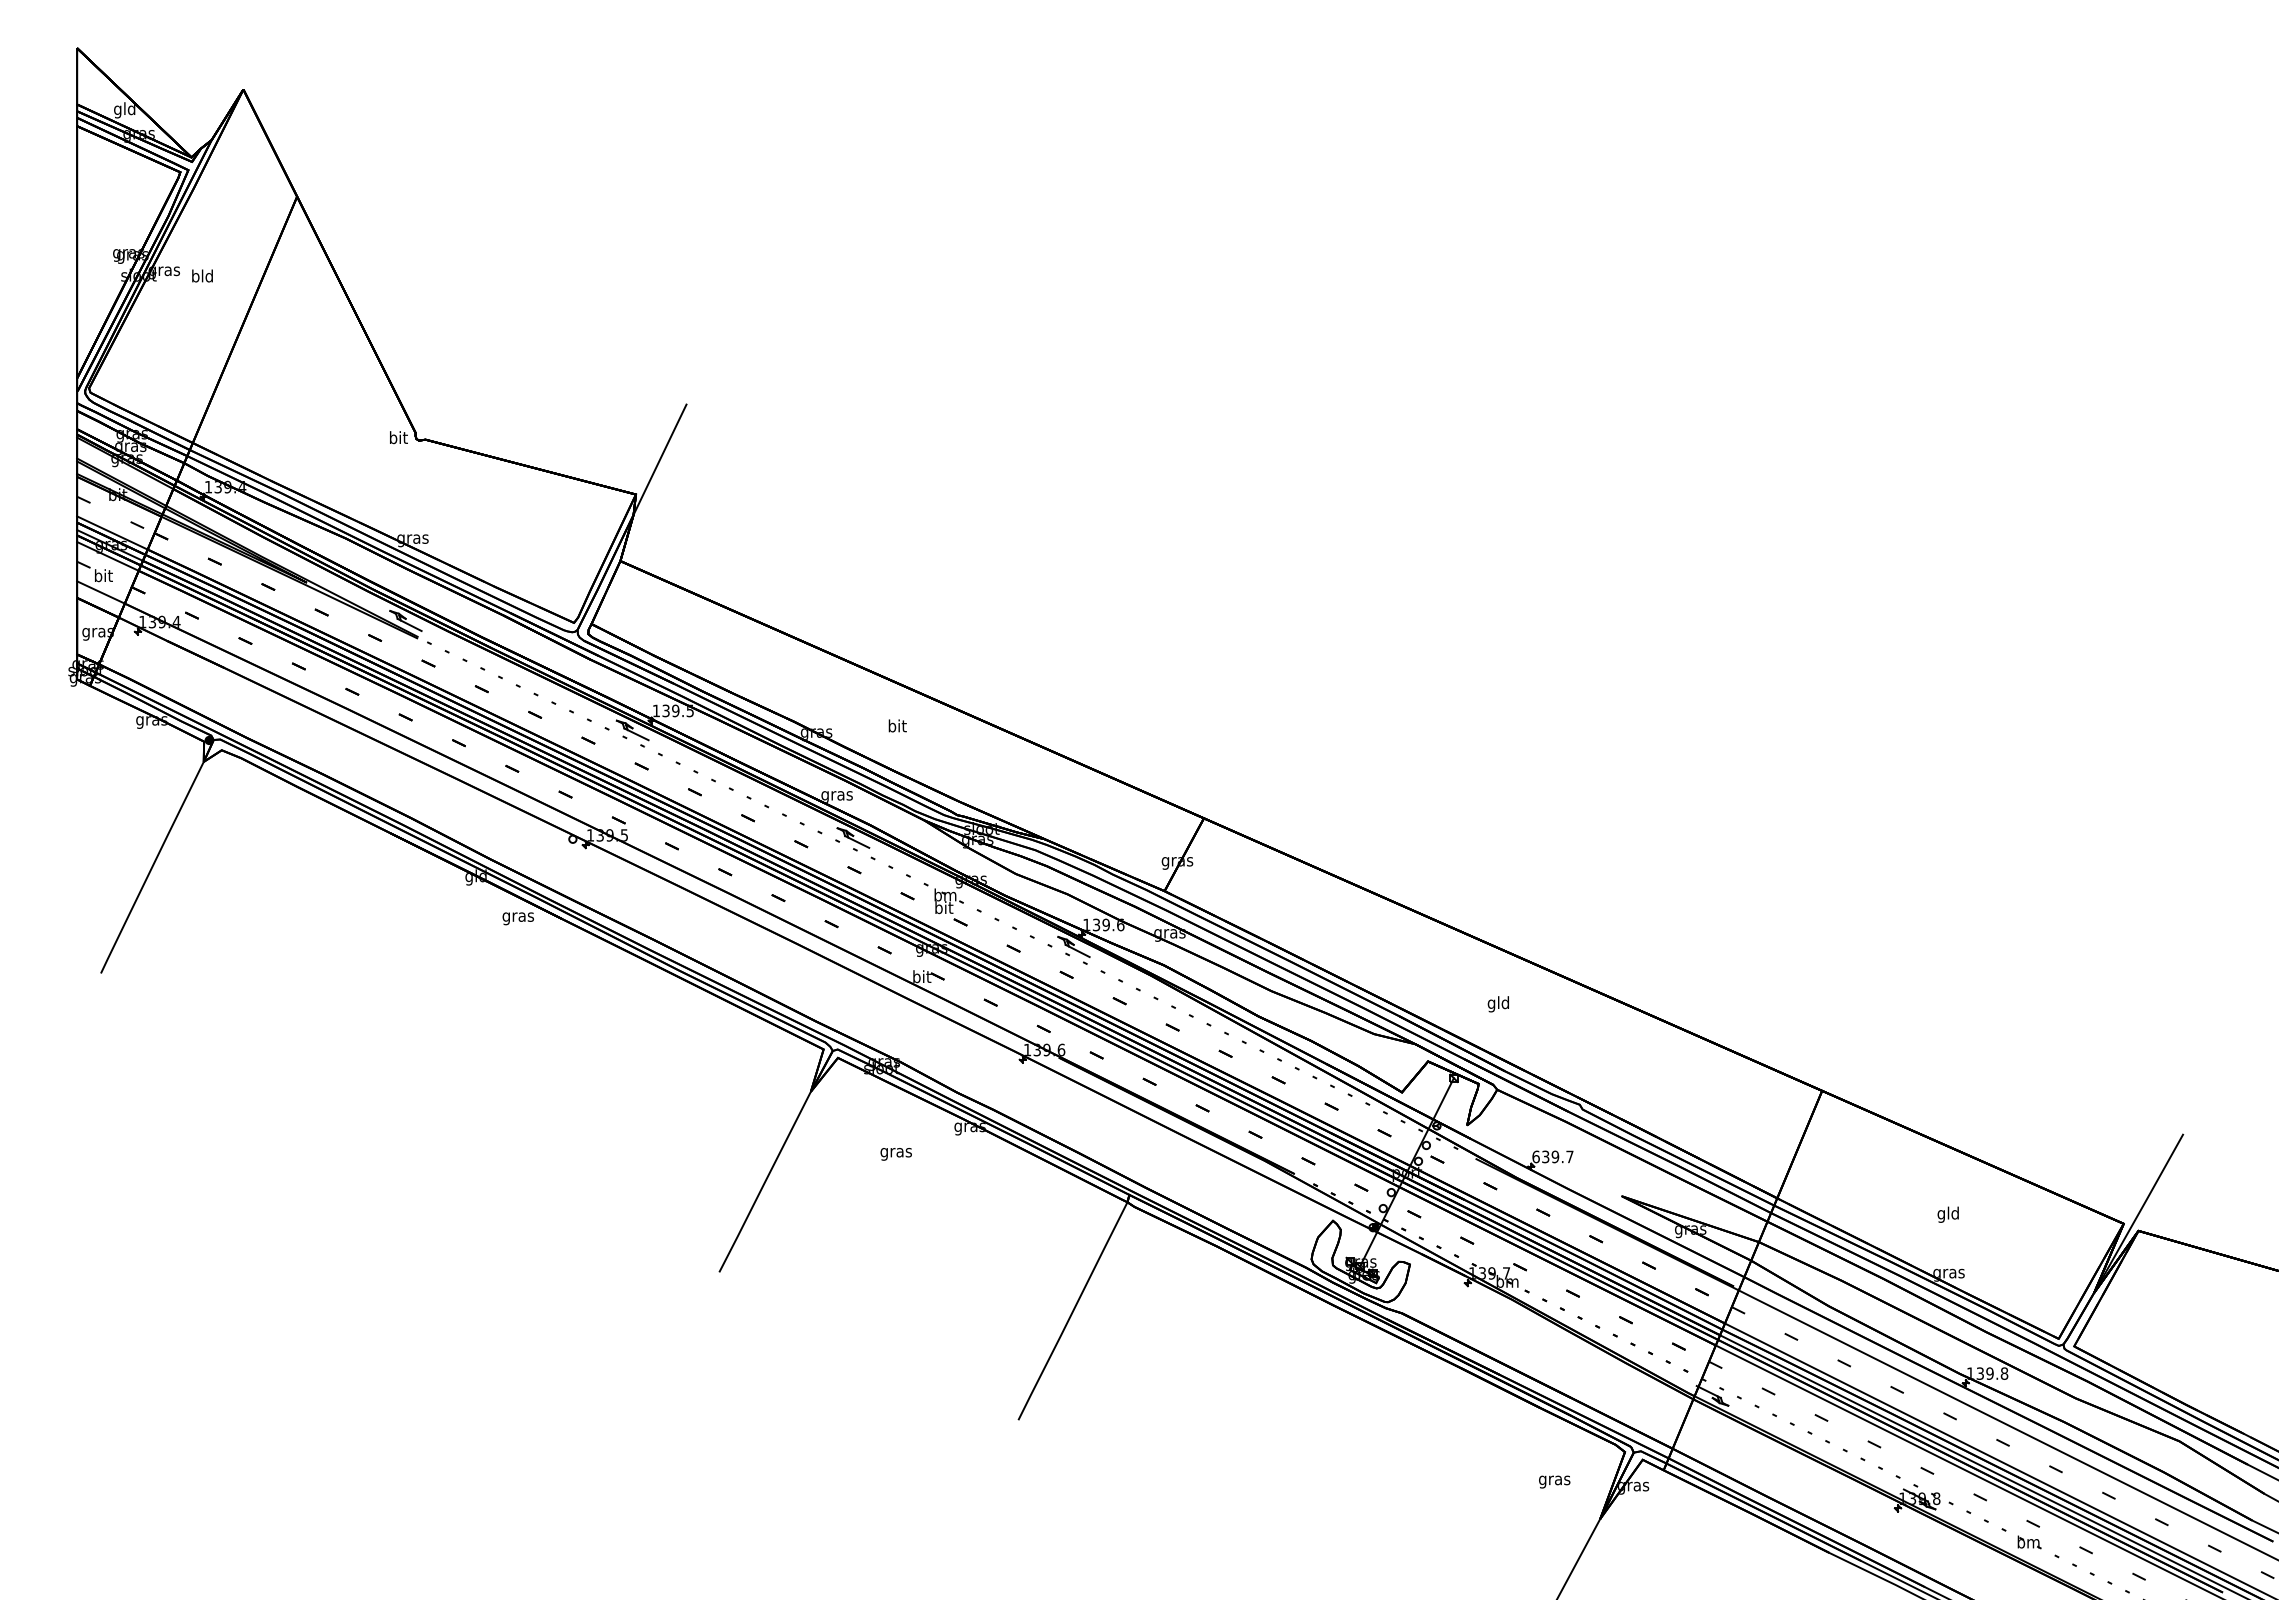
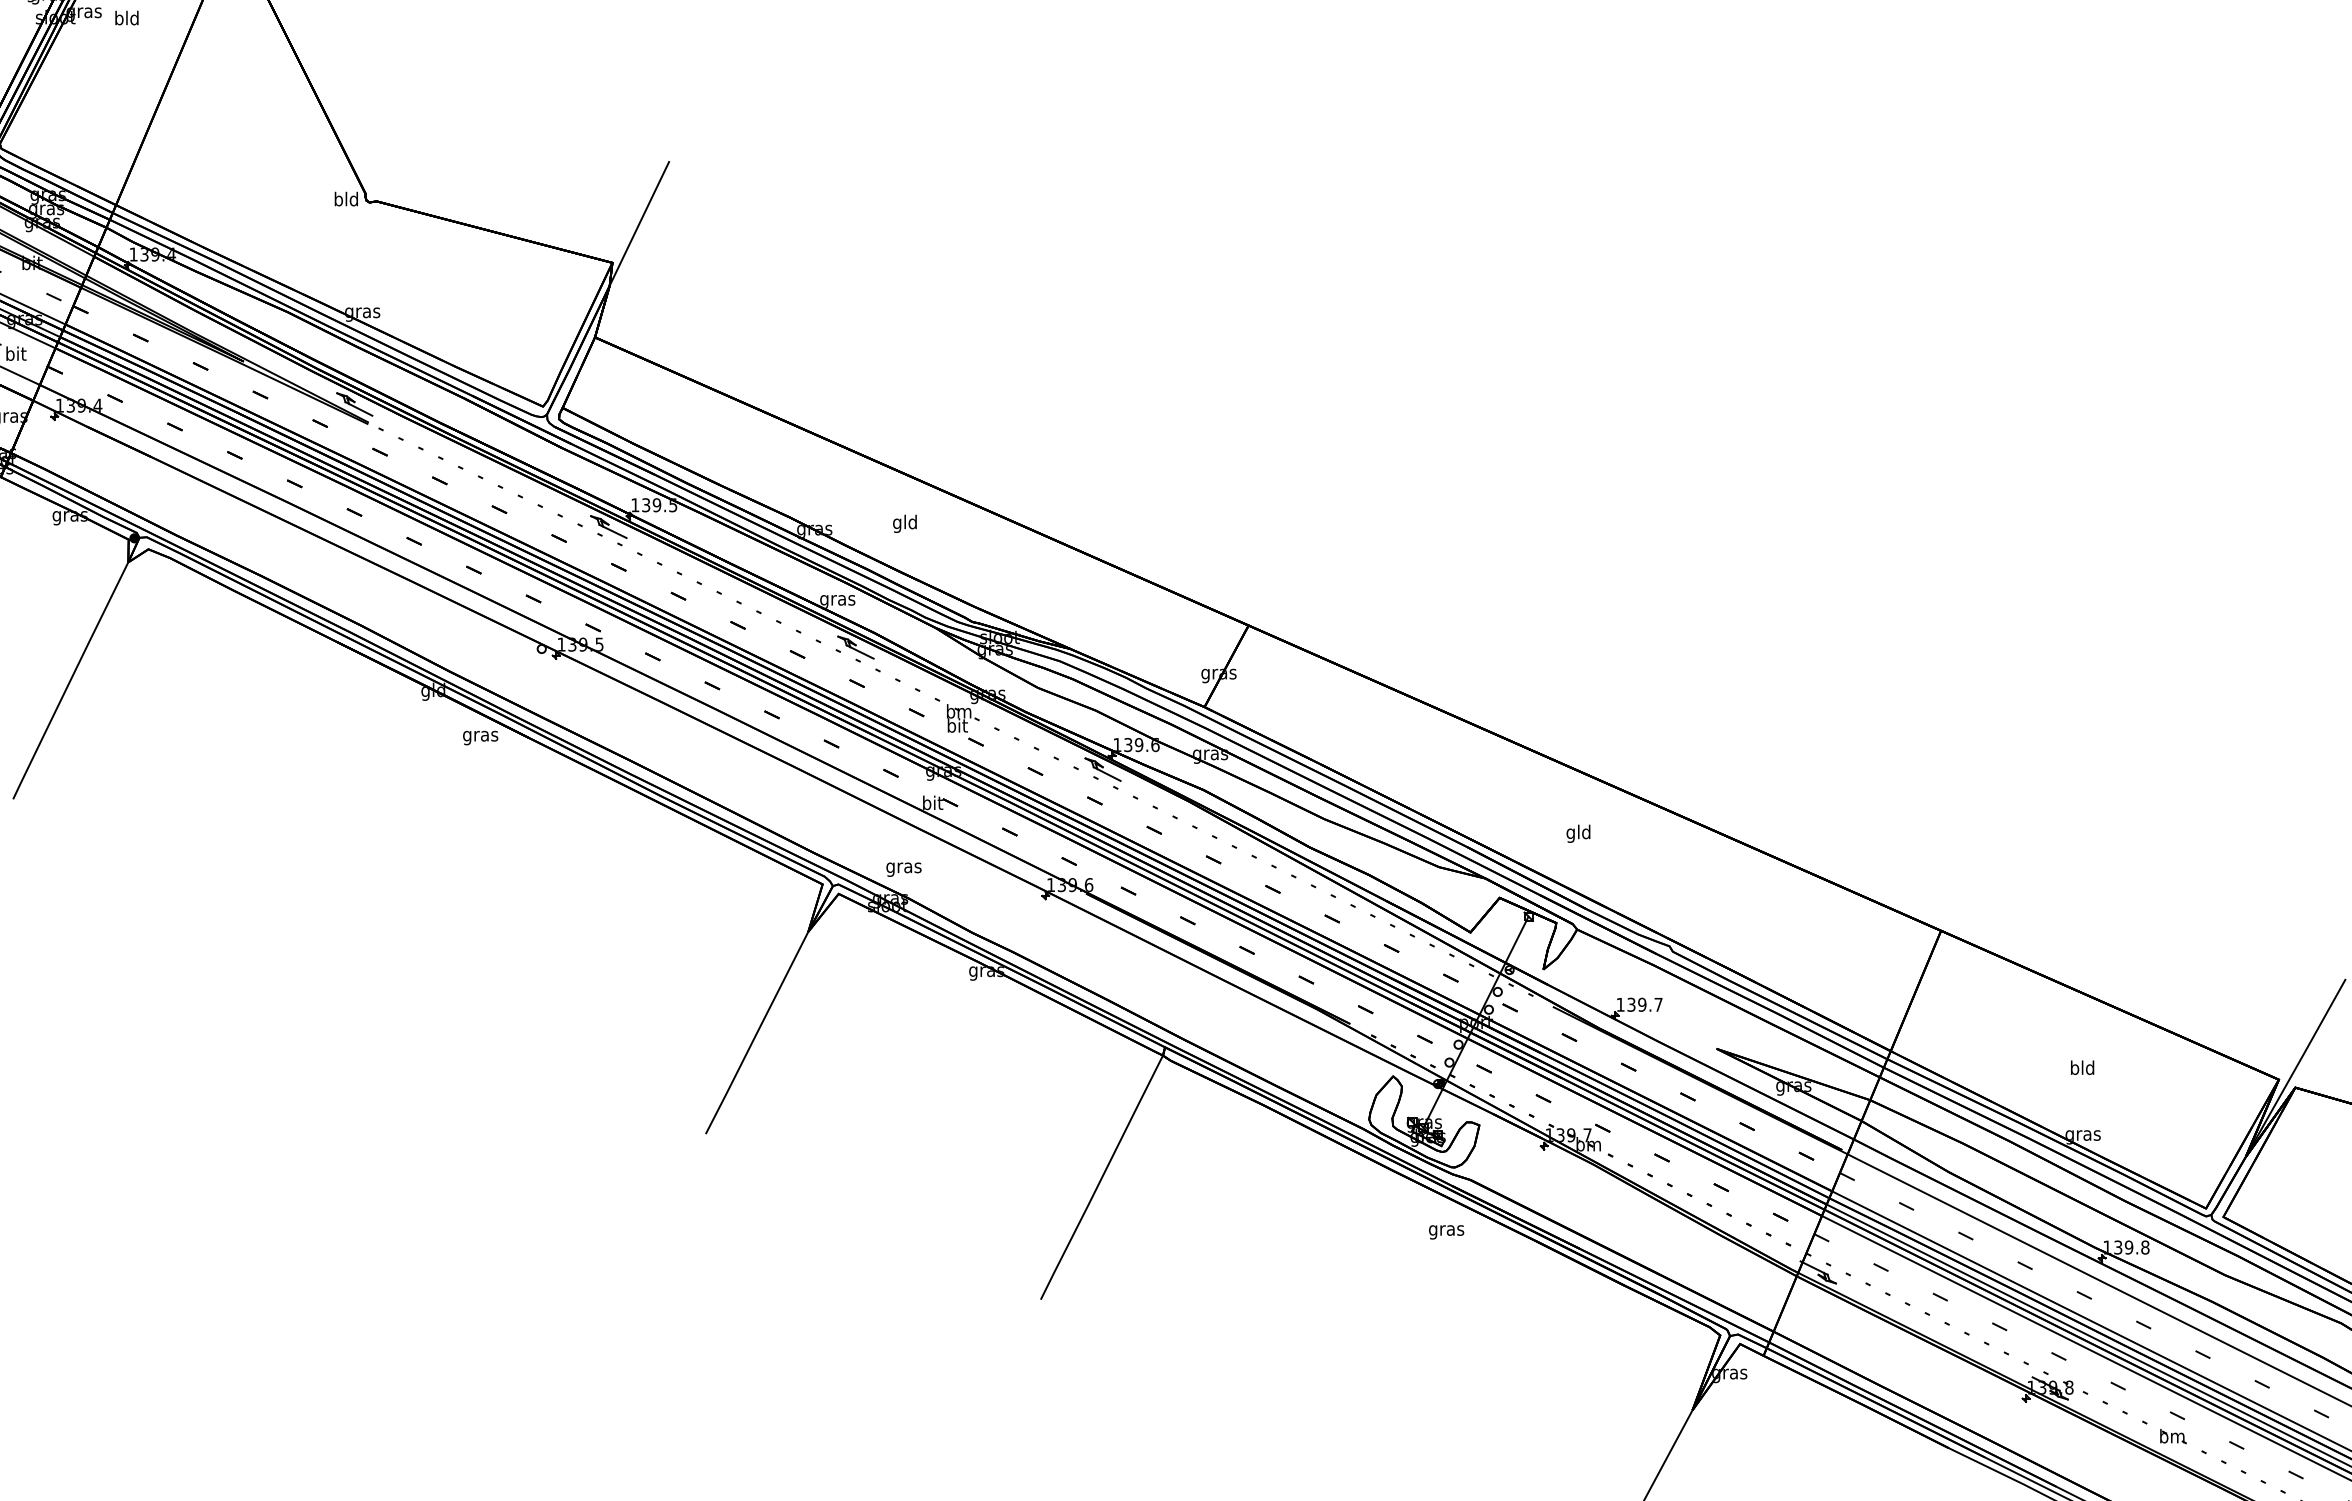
text: (398, 437) -> (346, 198), bit -> bld
text: (896, 727) -> (904, 523), bit -> gld
text: (895, 1154) -> (903, 869), moved
text: (1535, 1156) -> (1619, 1004), 639.7 -> 139.7
text: (1941, 1214) -> (2074, 1069), gld -> bld
text: (1554, 1481) -> (1446, 1231), moved

